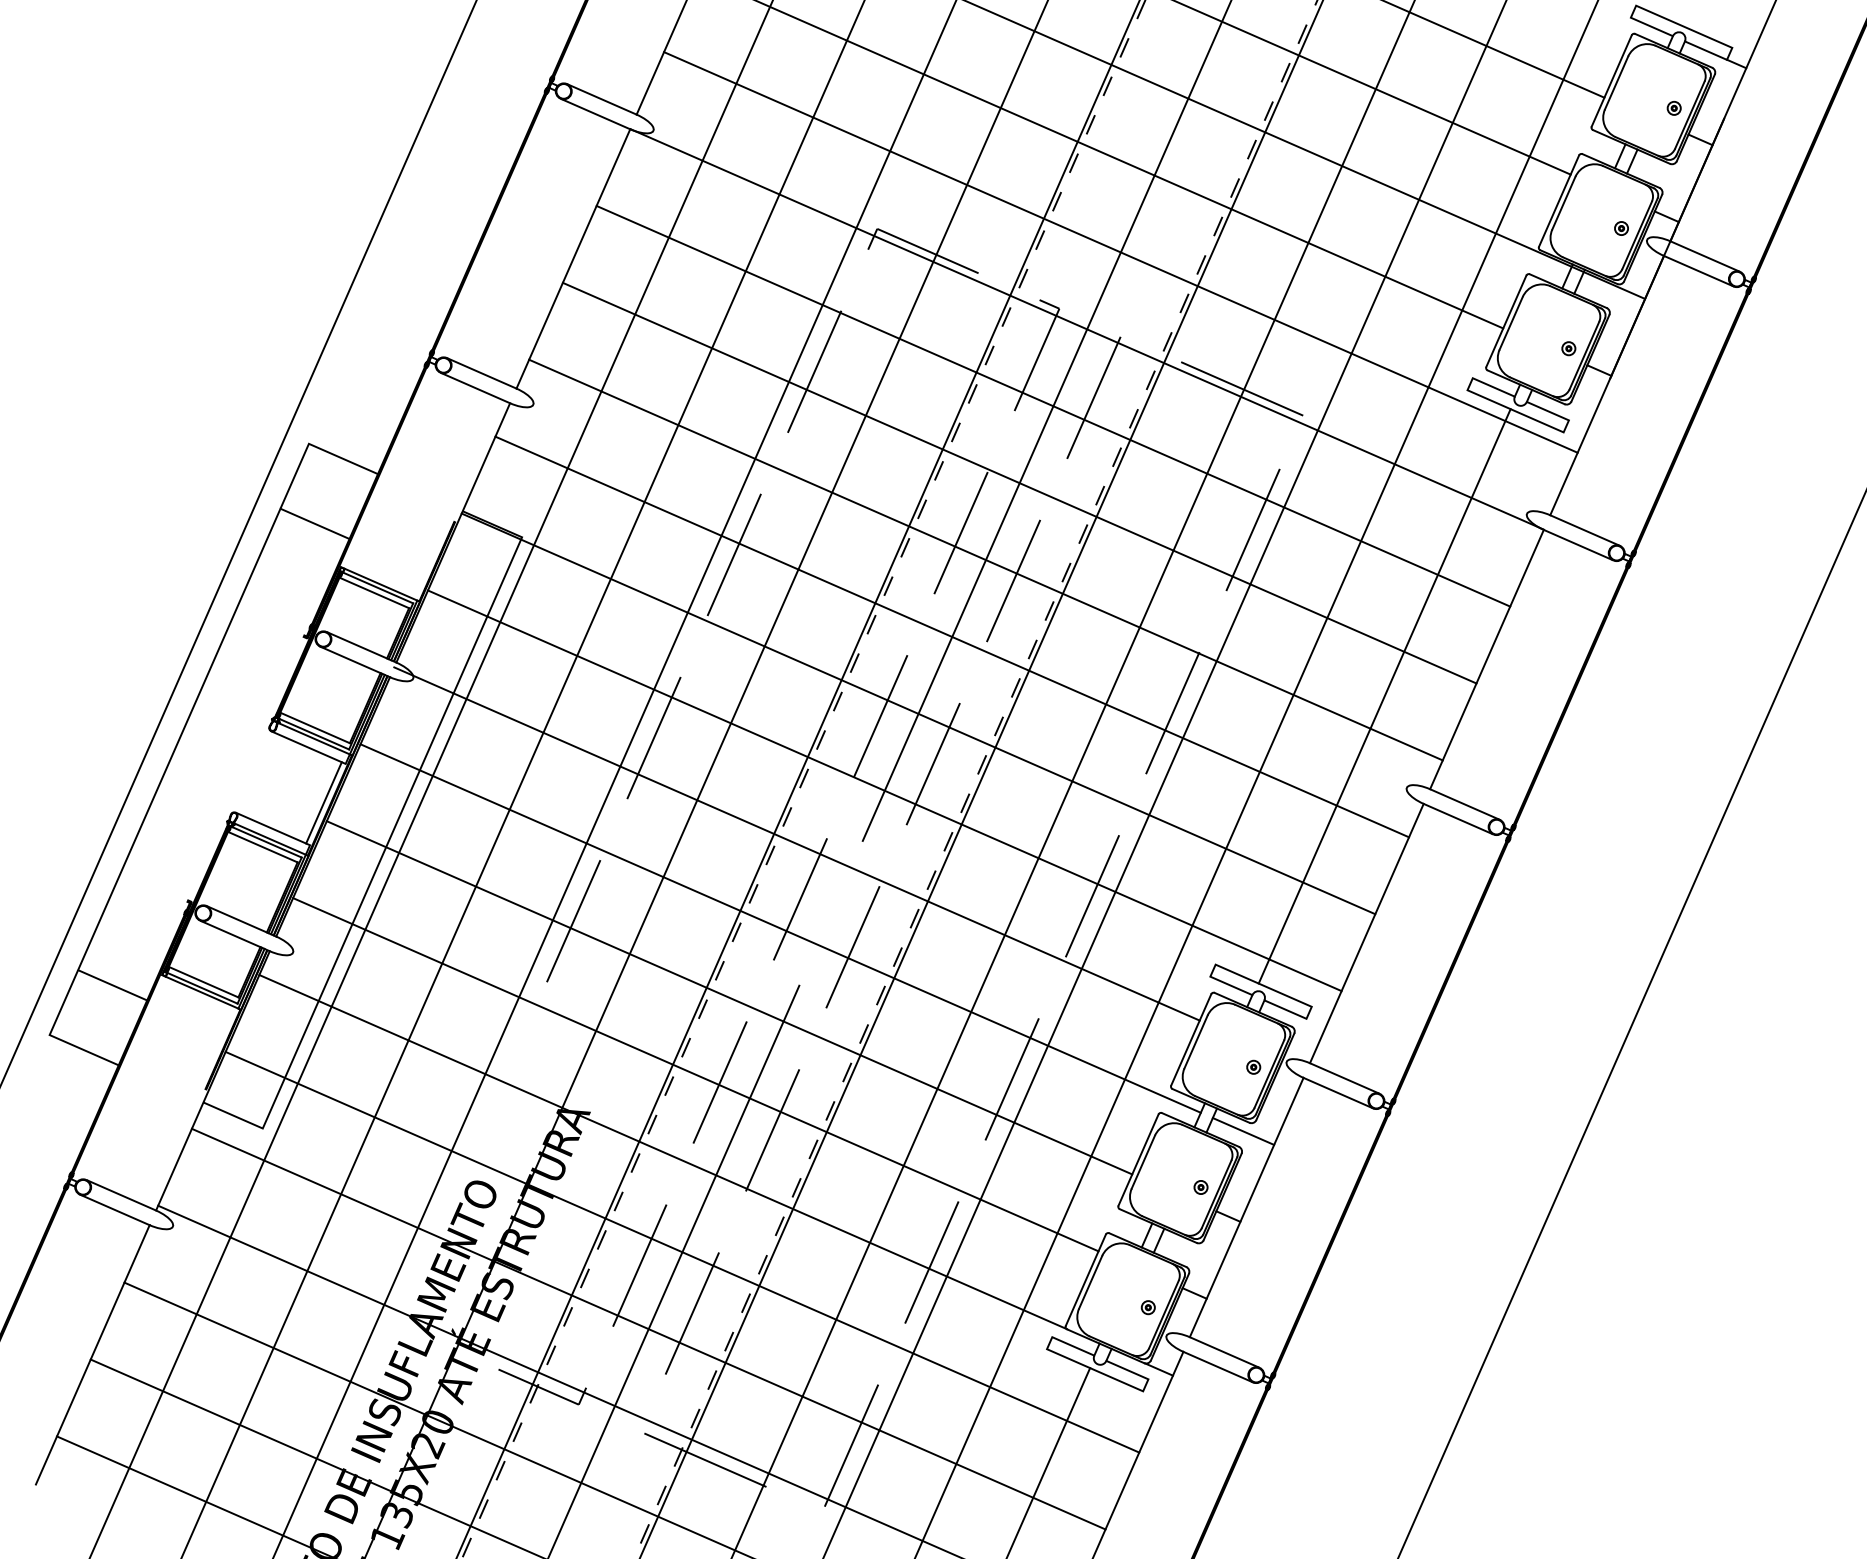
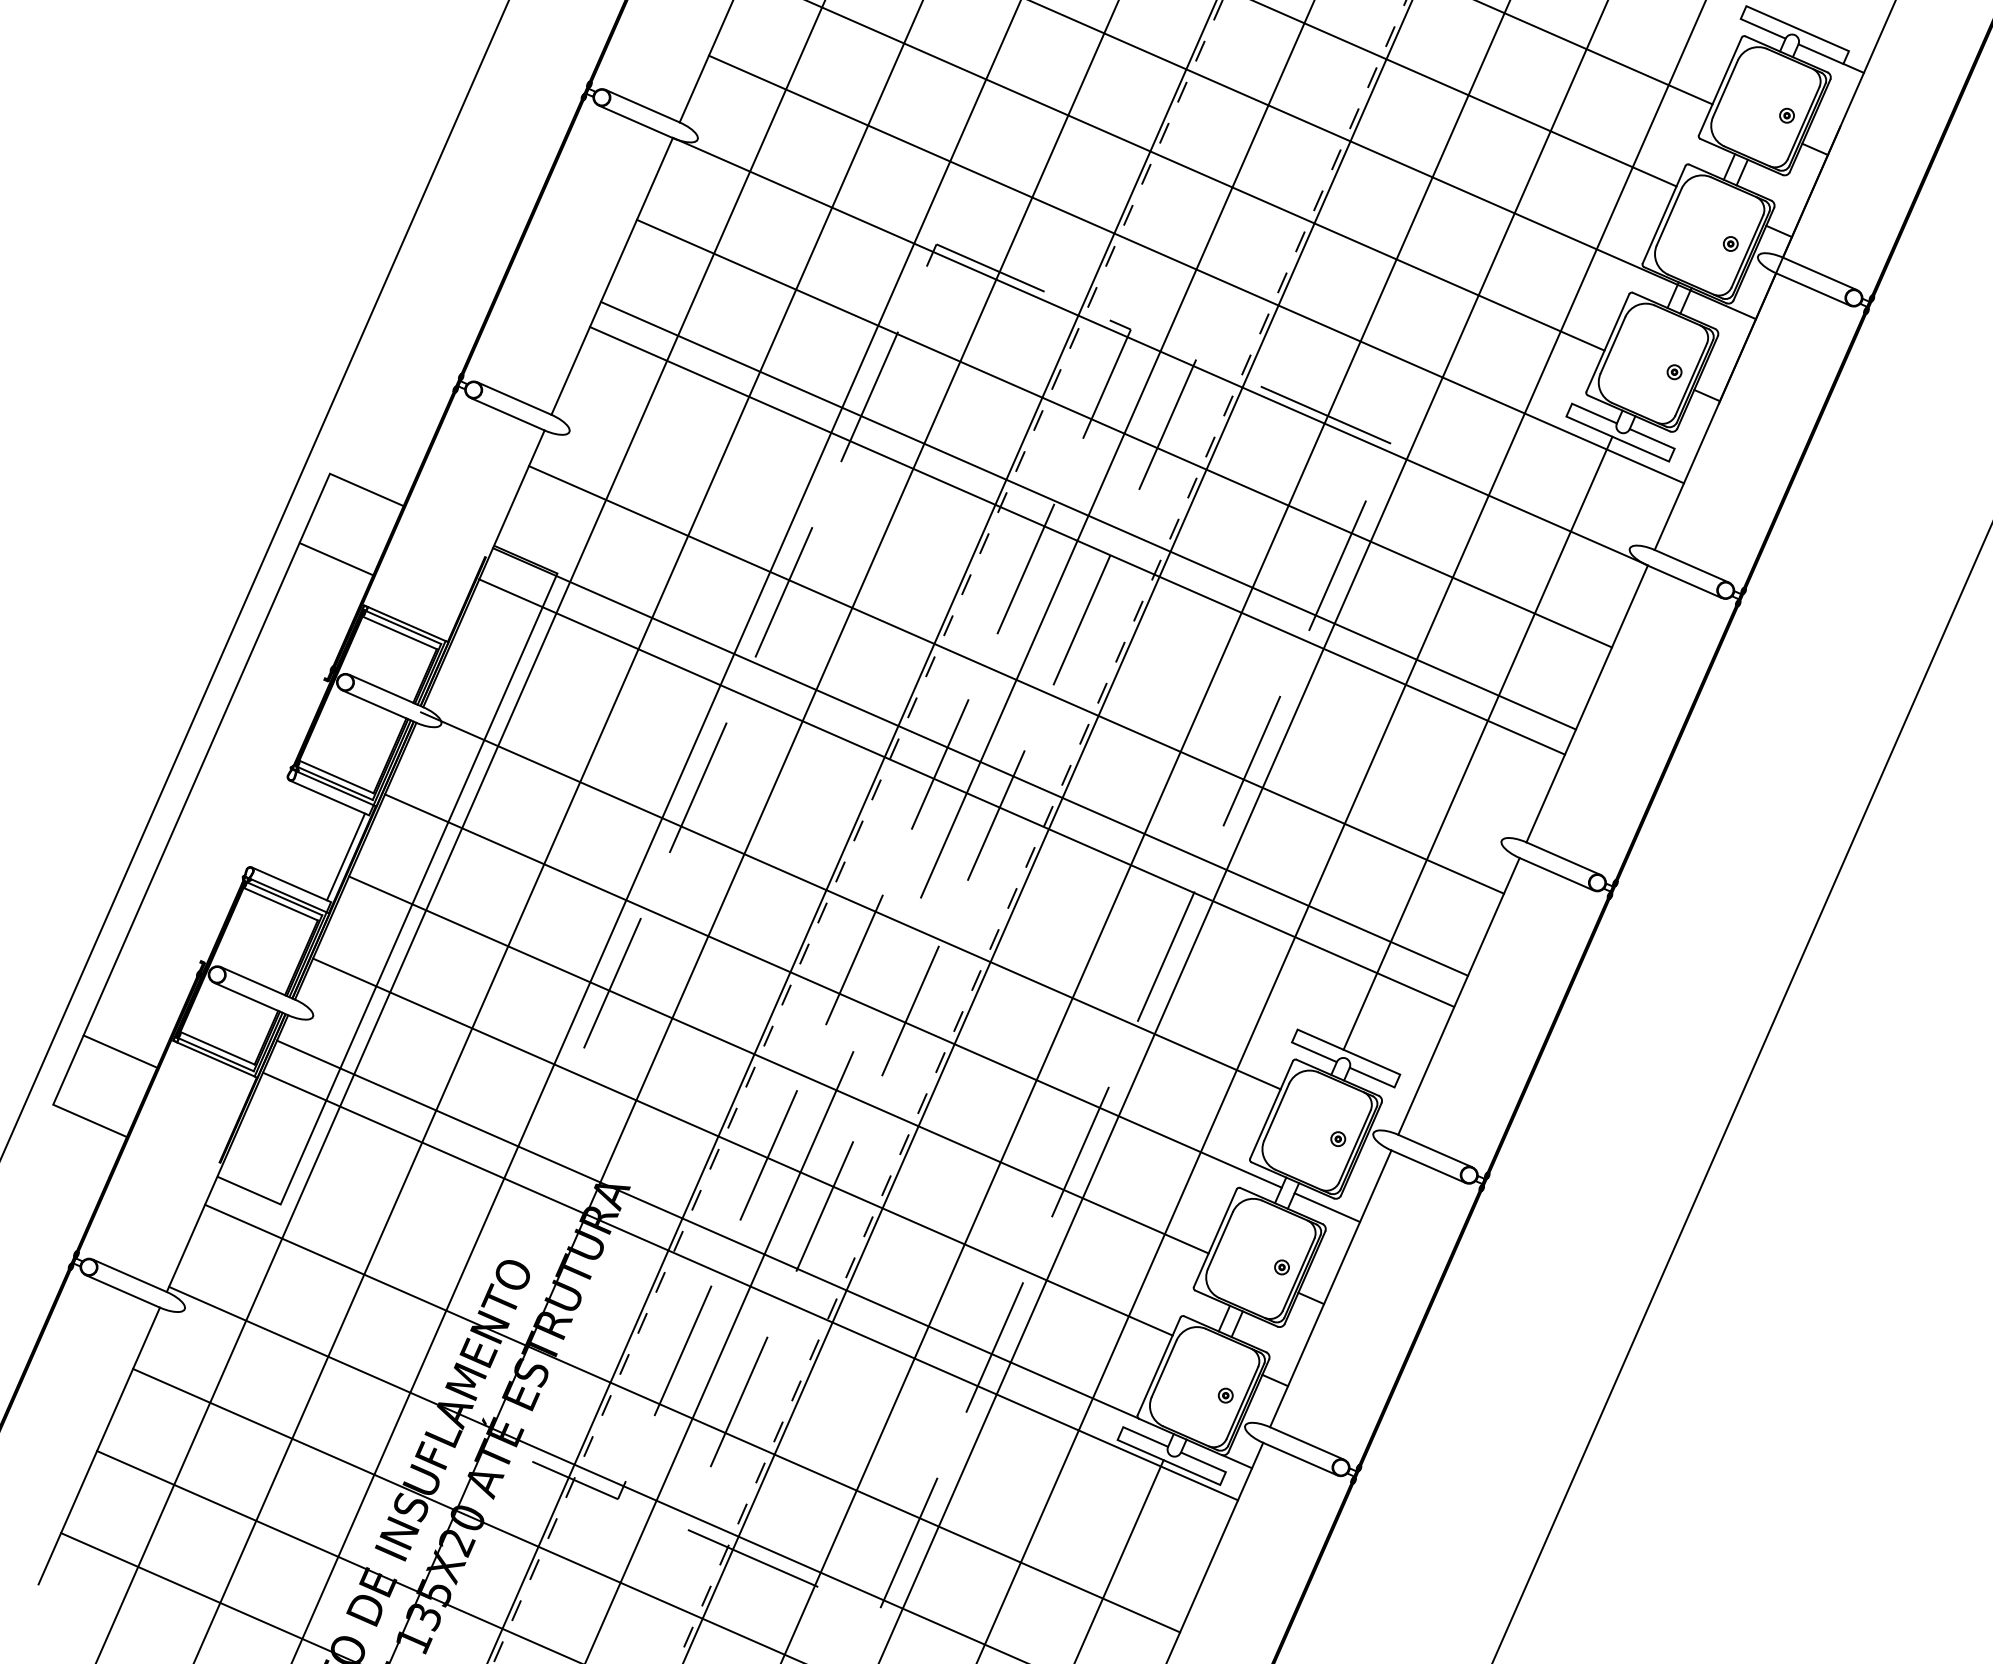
line: (985, 559) -> (1077, 540), moved
line: (884, 790) -> (966, 792), moved
line: (682, 1252) -> (750, 1286), moved

